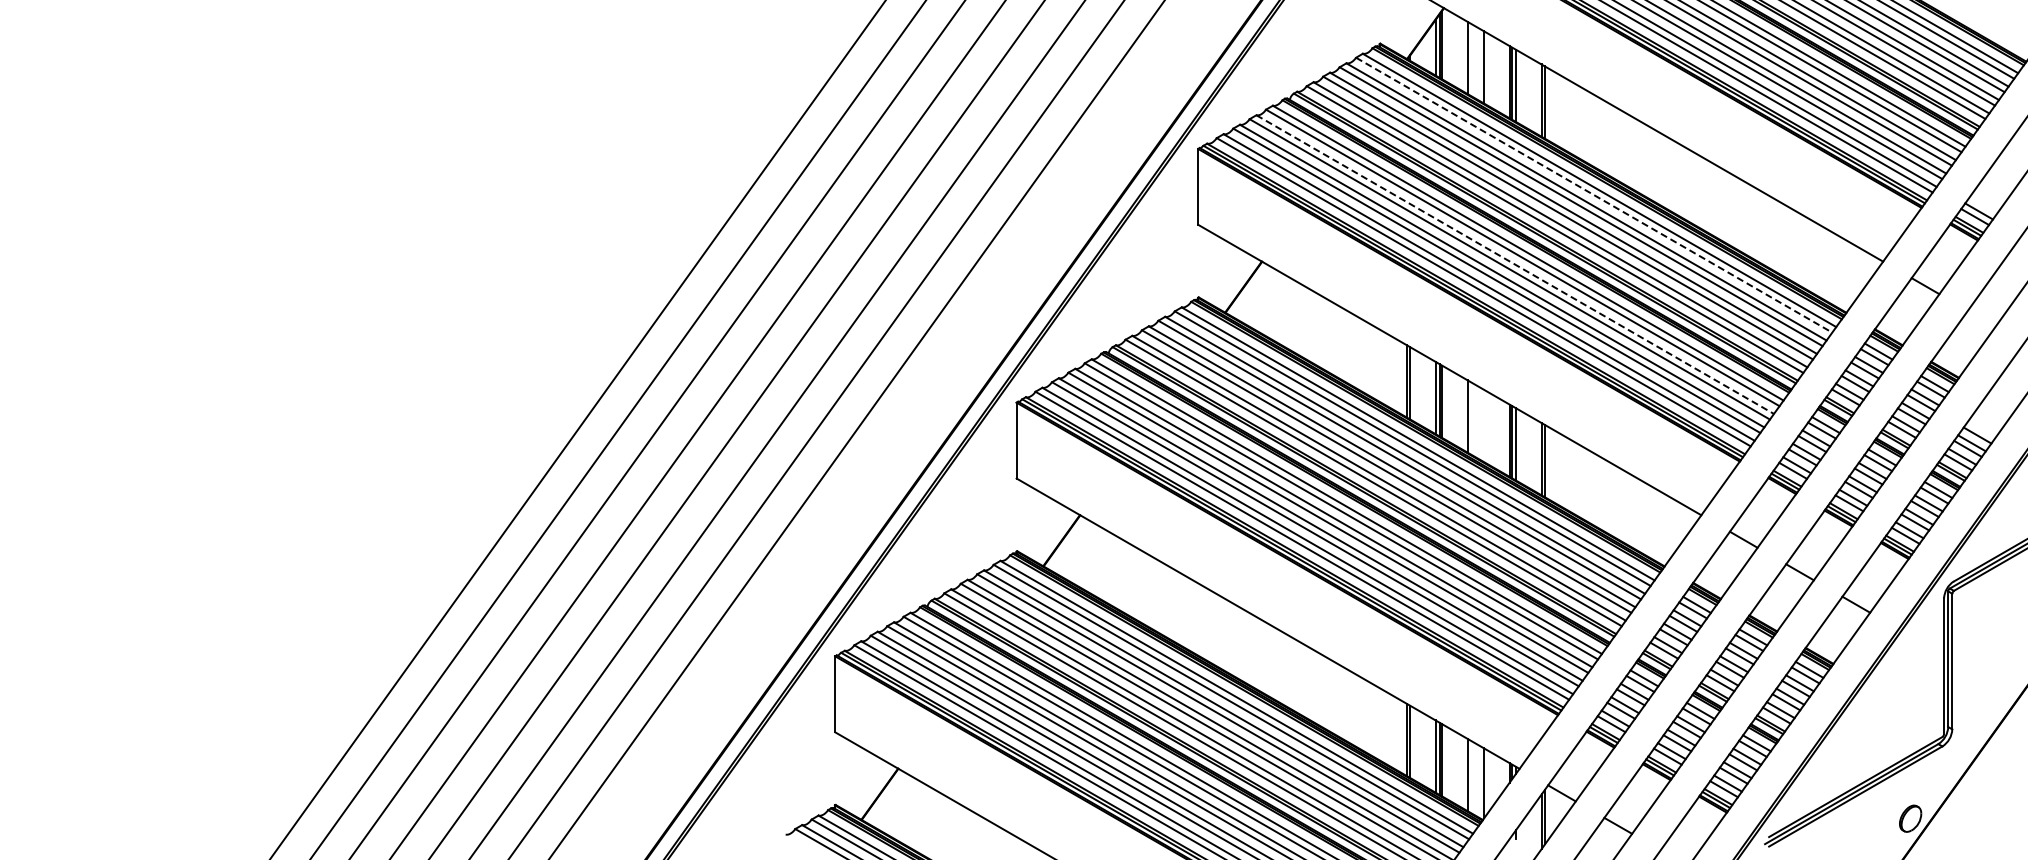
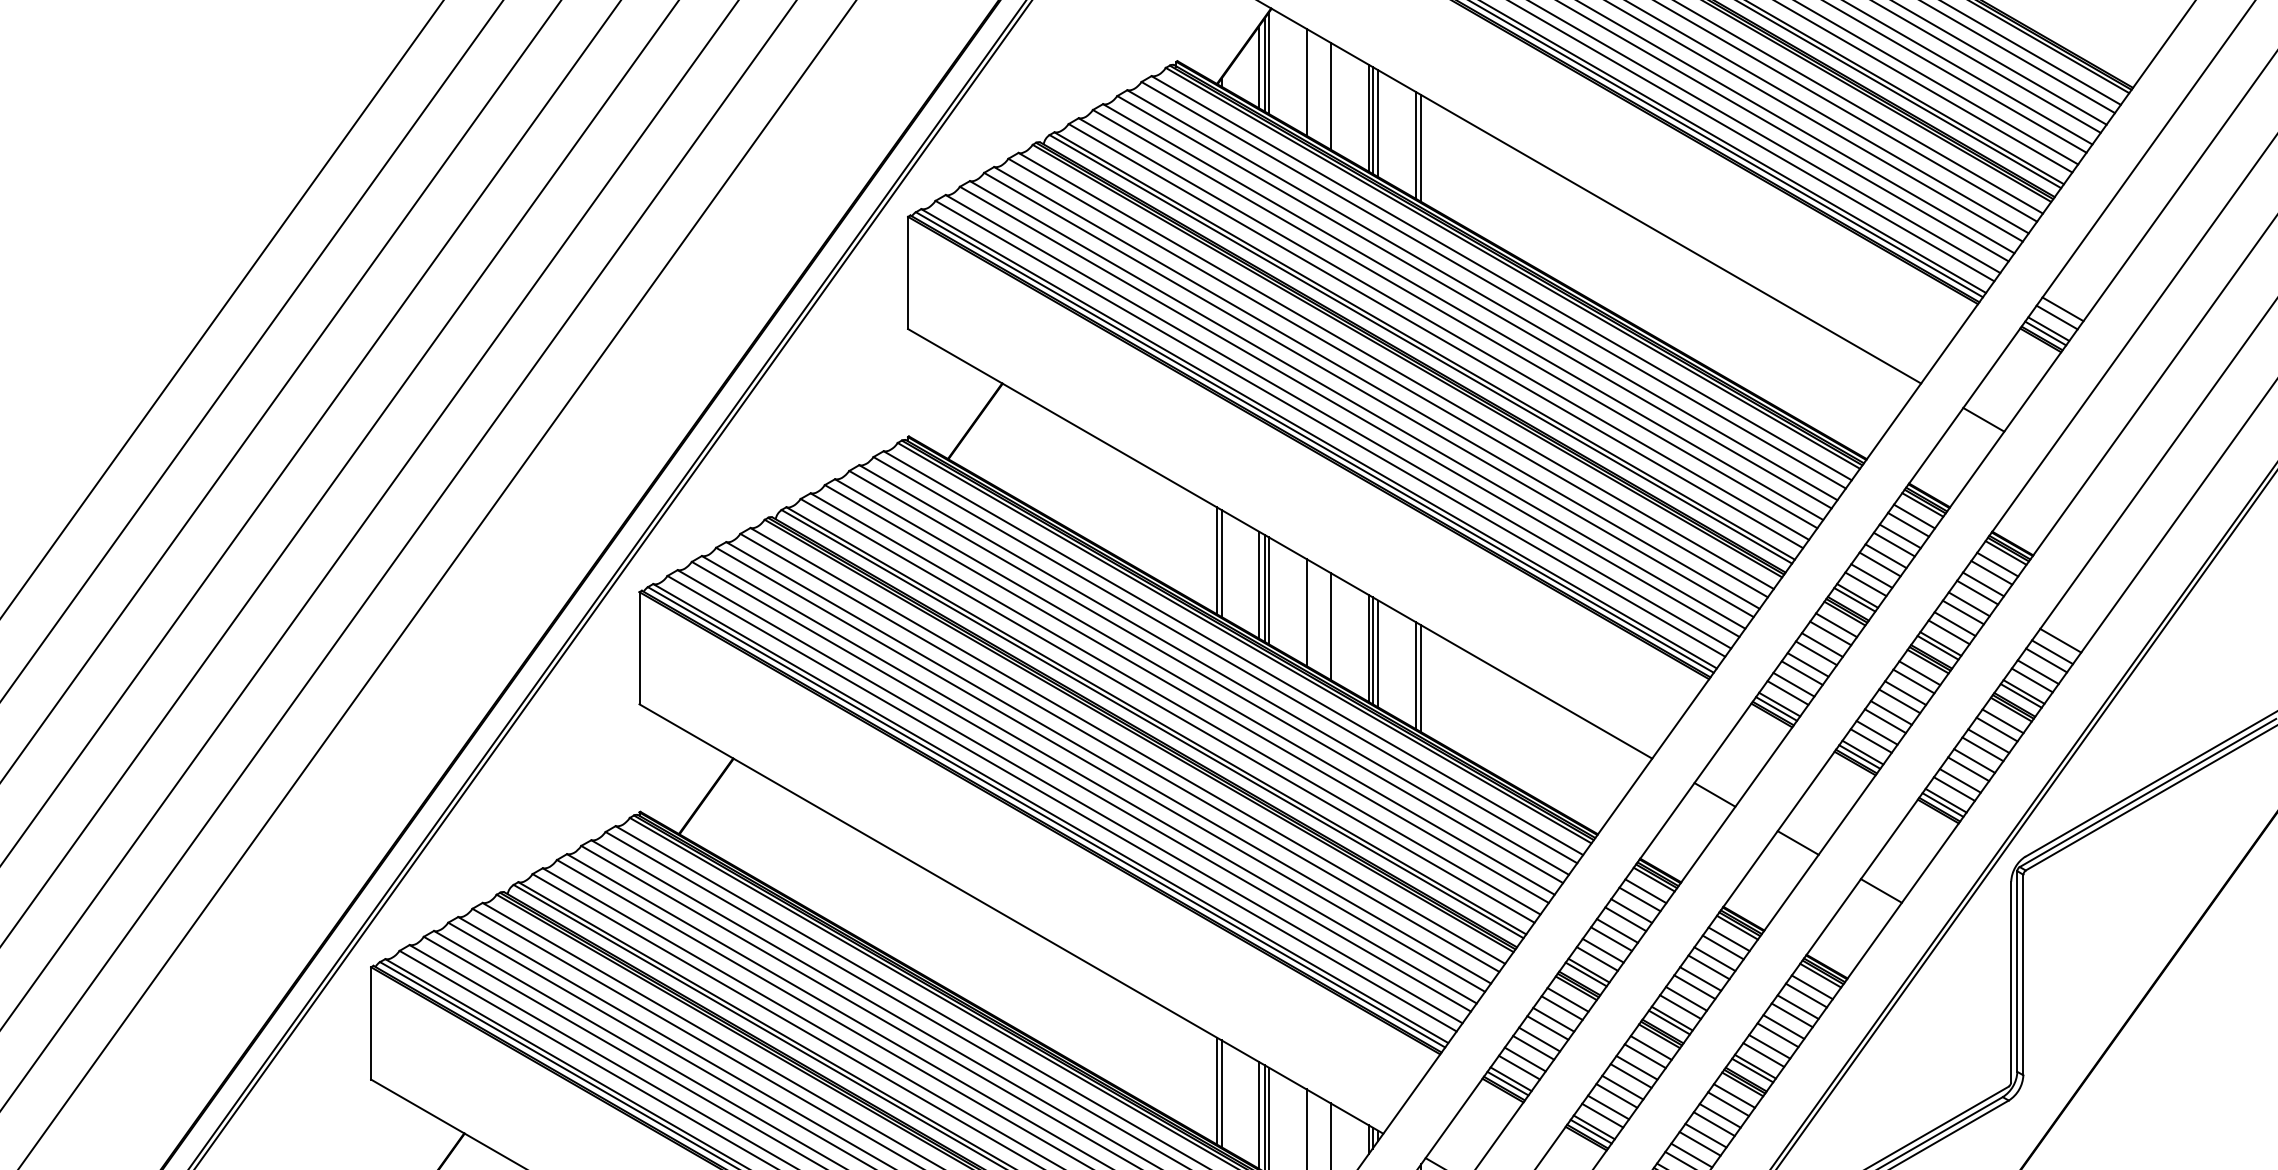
line: (1594, 195) -> (1494, 285), dashed -> solid
line: (1515, 264) -> (1377, 387), dashed -> solid
line: (1484, 425) -> (1331, 625), added

